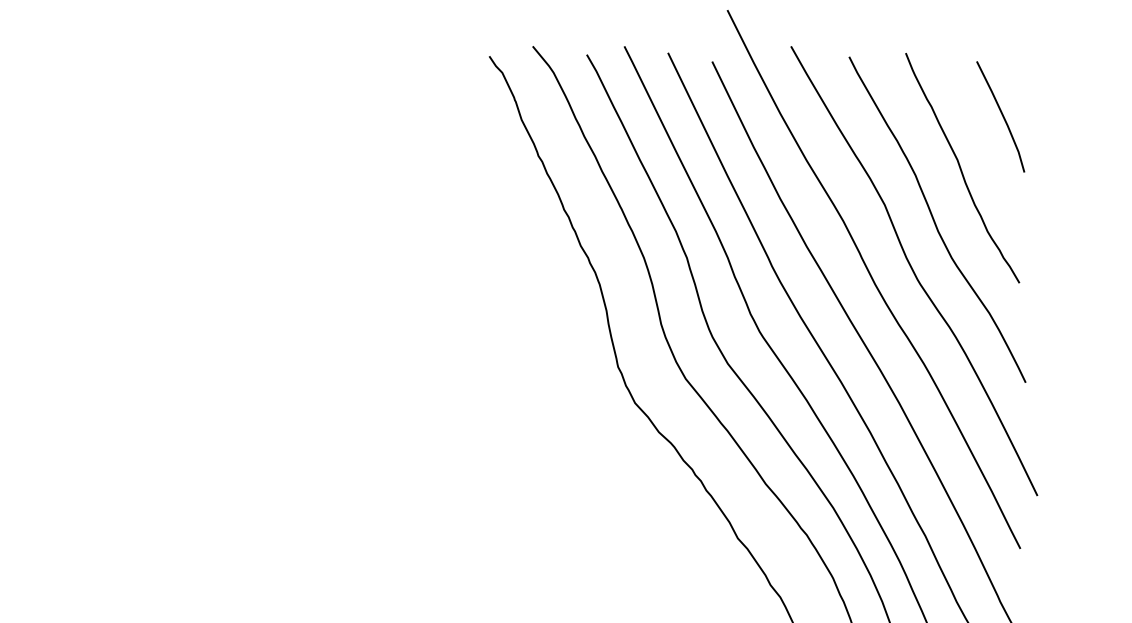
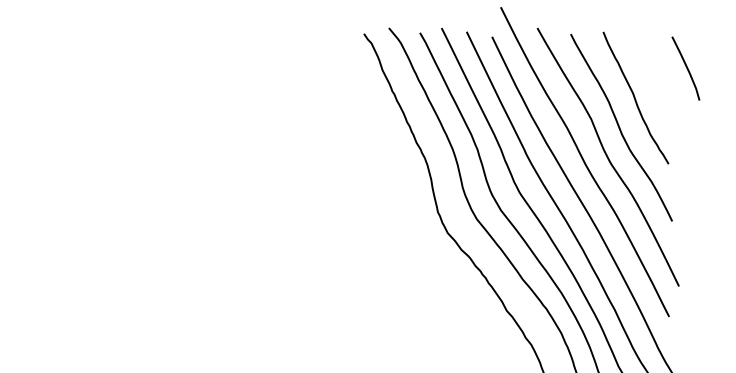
line: (1001, 116) -> (686, 68), moved

